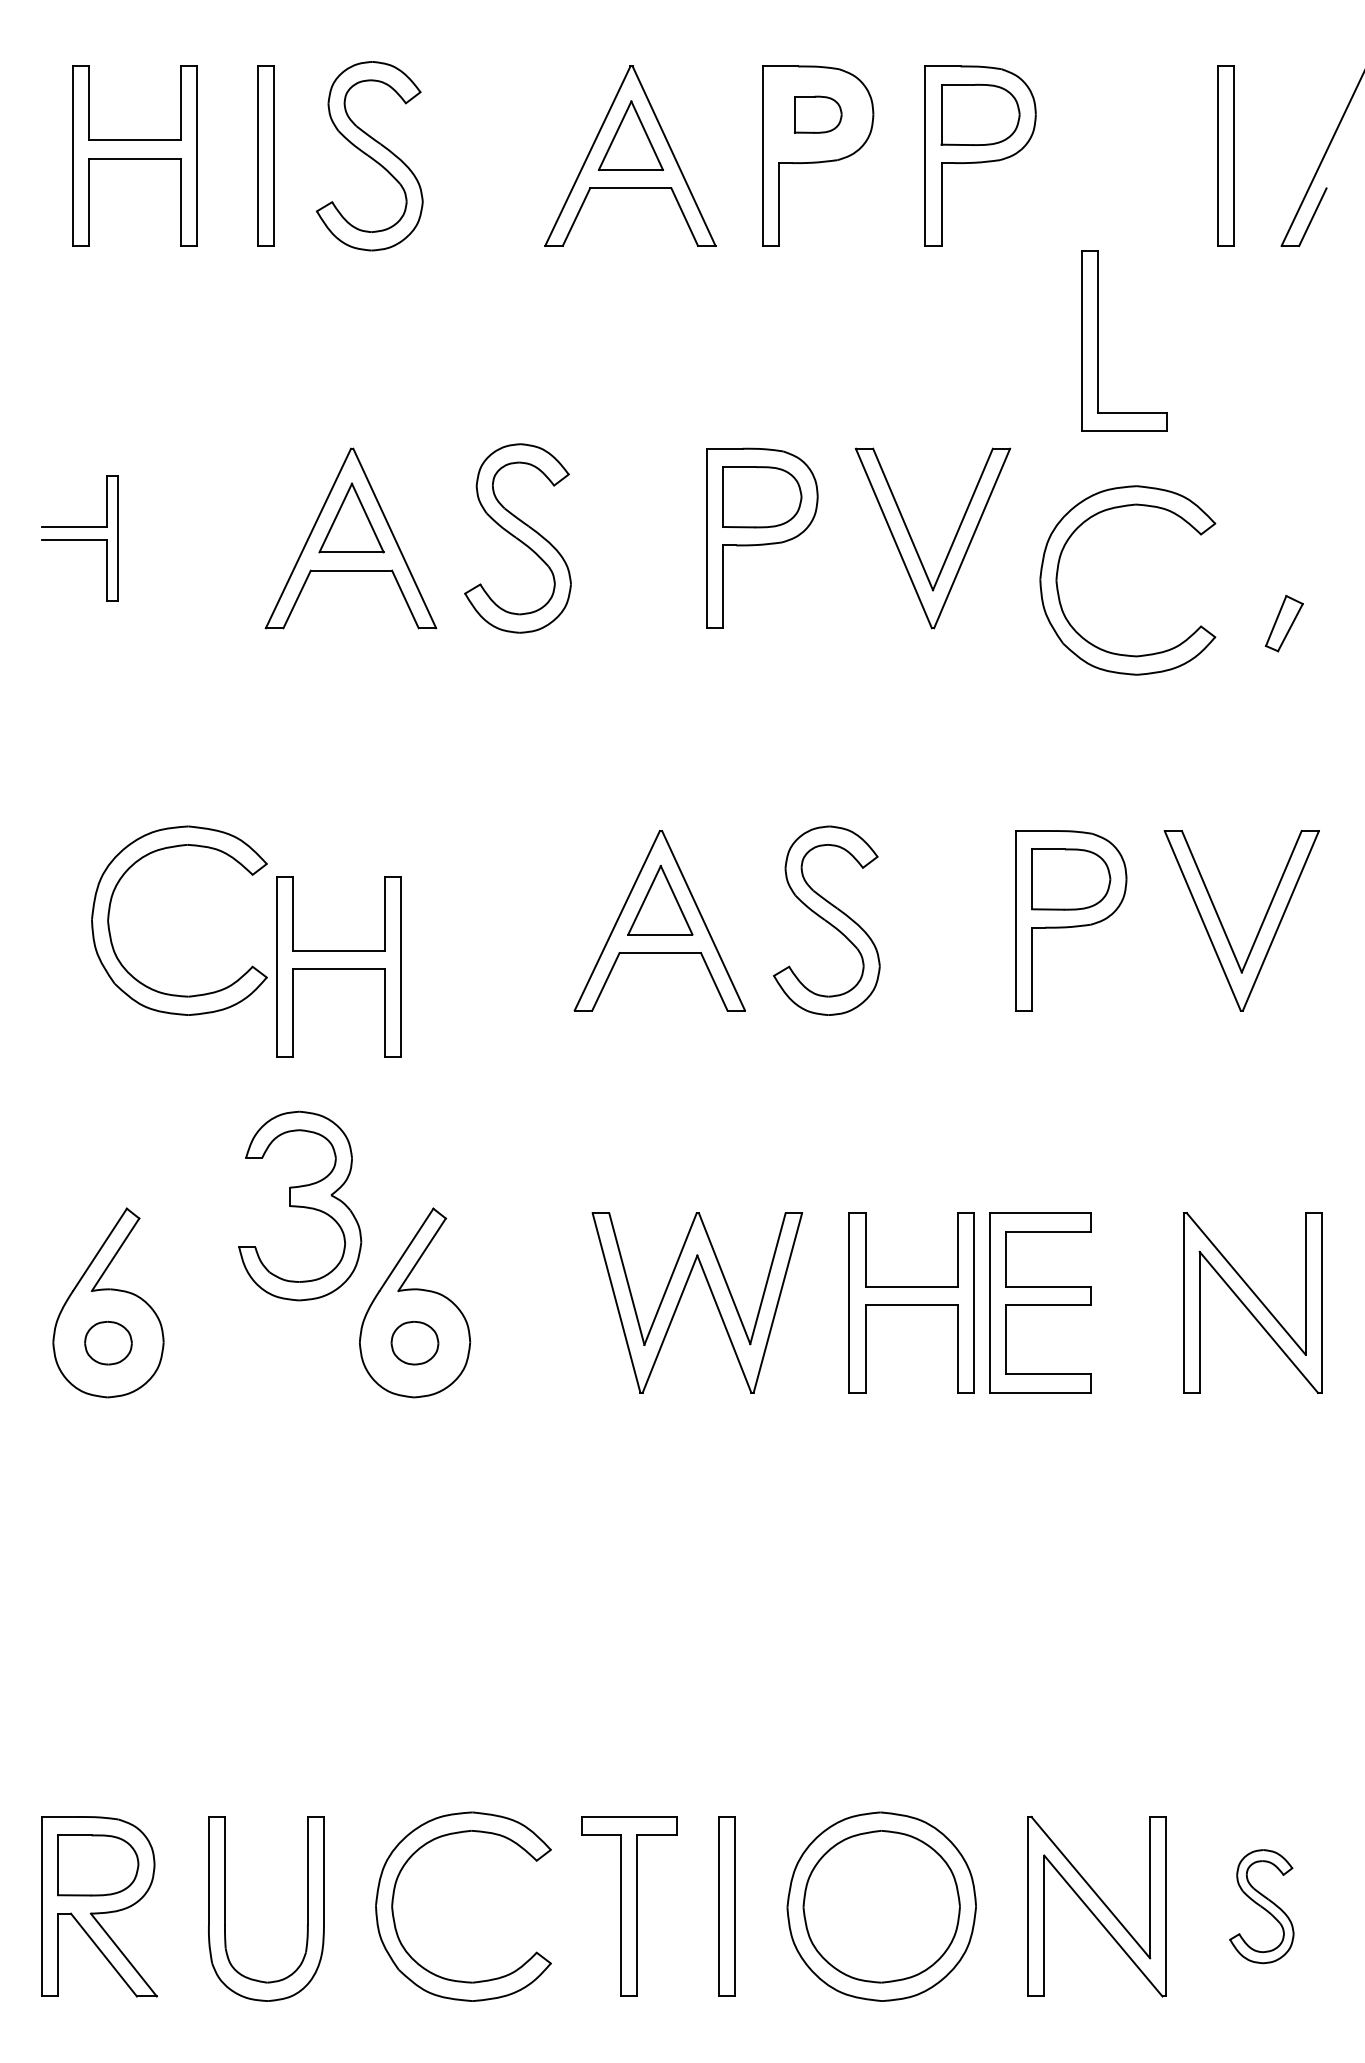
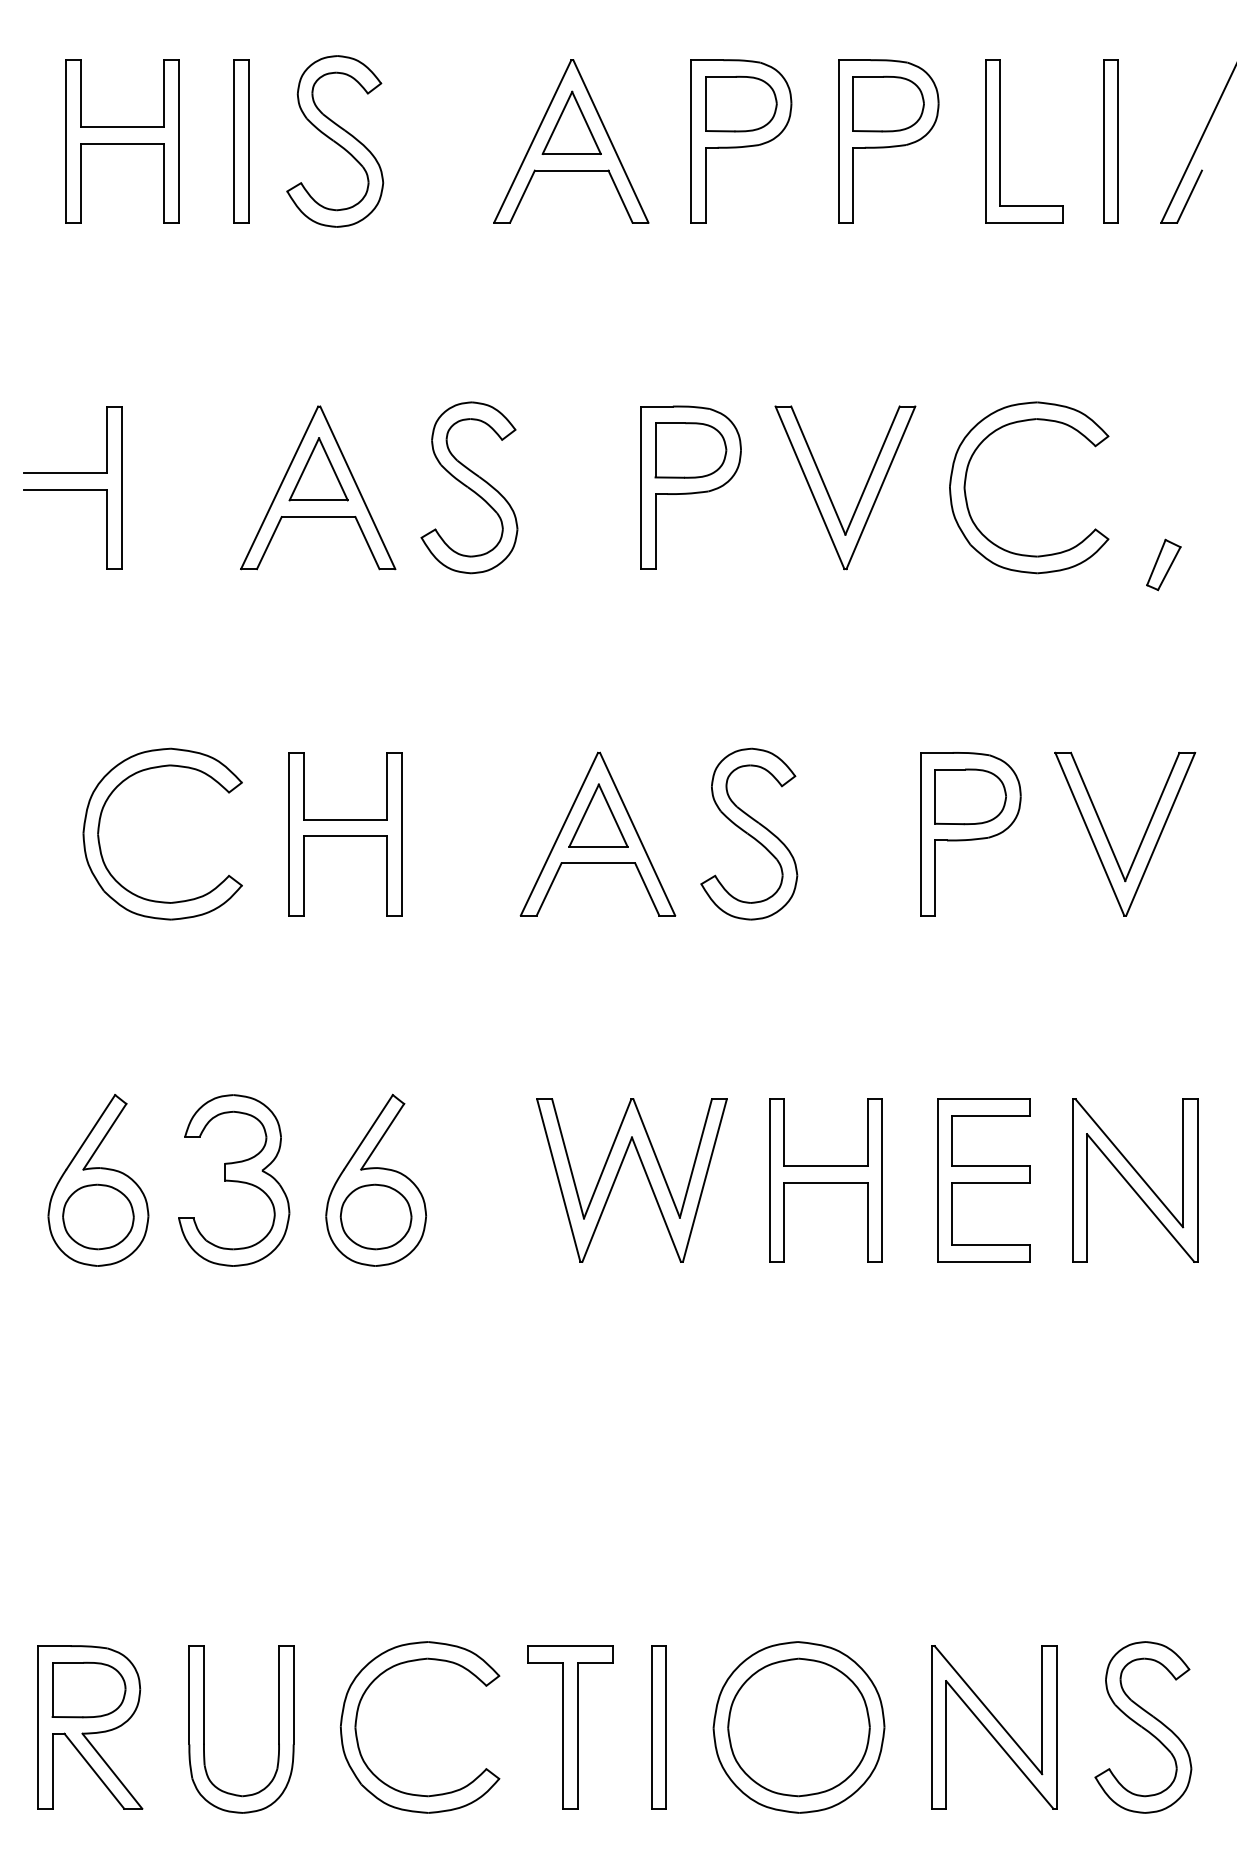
part: (818, 114) -> (741, 103), size x1.67
part: (1098, 340) -> (1000, 140), moved
part: (79, 538) -> (72, 487), size x1.43
part: (1059, 593) -> (967, 499), moved
part: (338, 966) -> (344, 833), moved
part: (300, 1205) -> (234, 1180), moved
part: (1040, 1302) -> (983, 1180), moved
part: (108, 1342) -> (98, 1216), size x1.67
part: (414, 1342) -> (375, 1216), size x1.67
part: (1261, 1906) -> (1143, 1727), size x1.67

